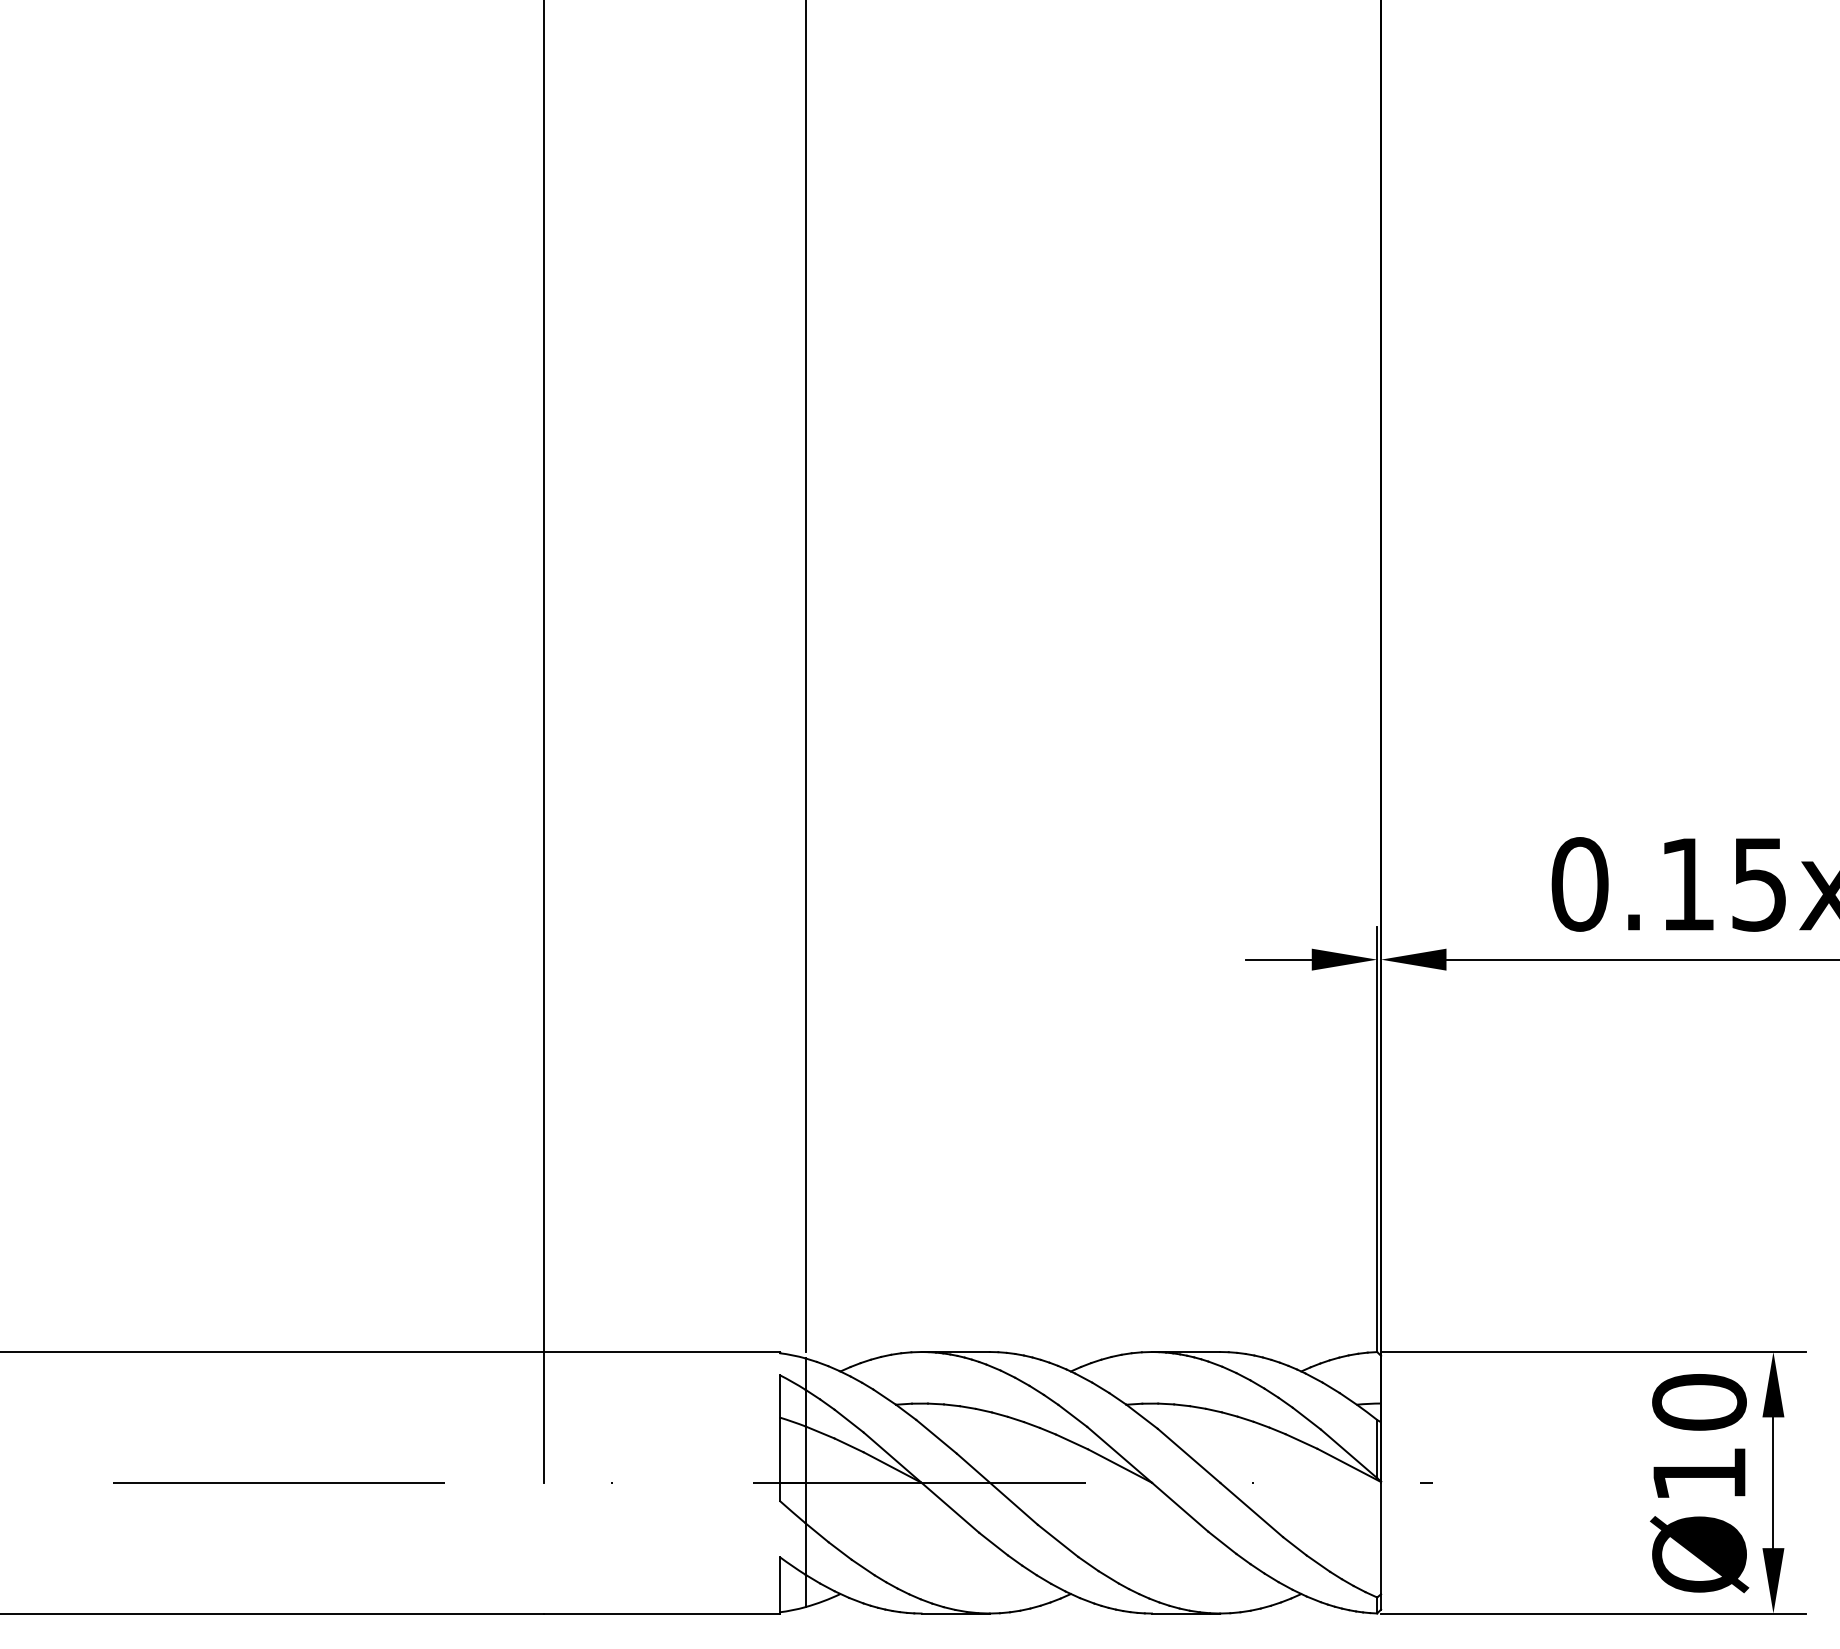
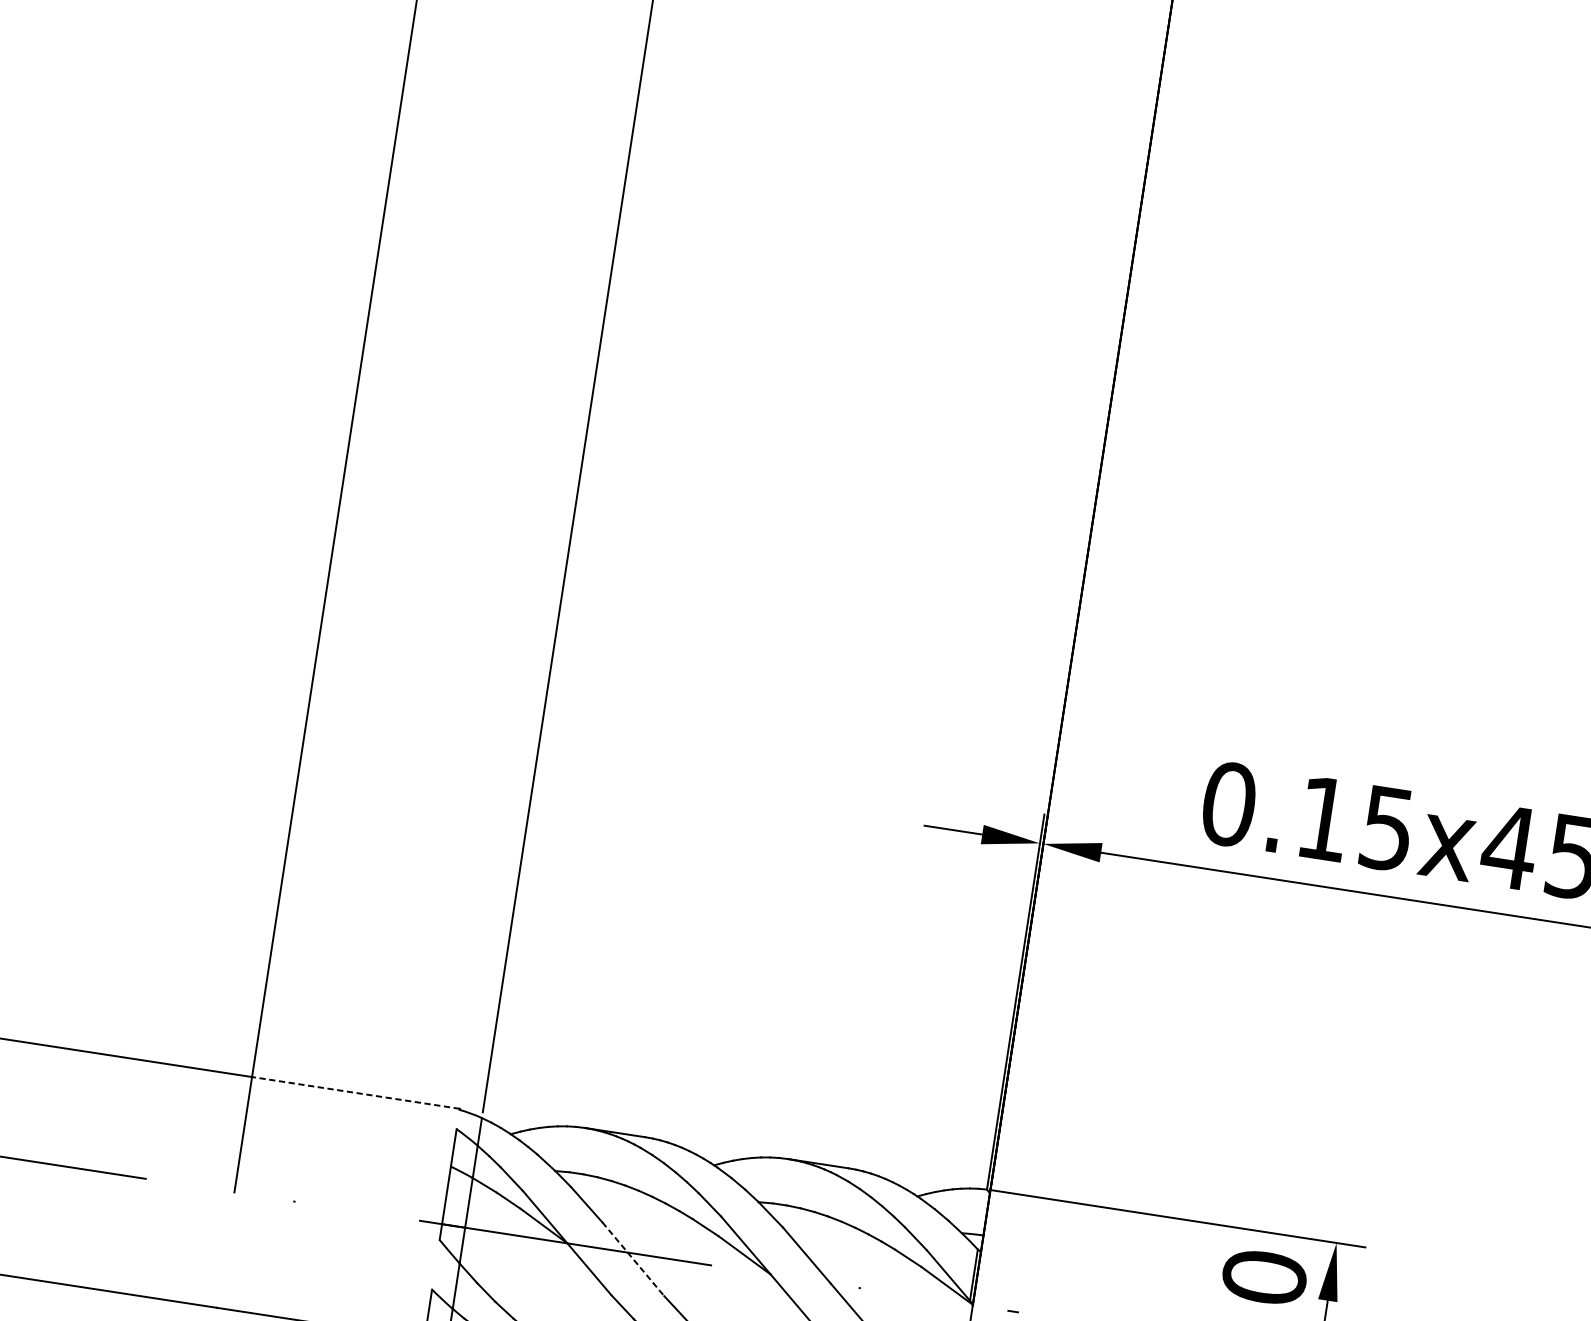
line: (661, 1351) -> (355, 1092), solid -> dashed
line: (997, 1489) -> (633, 1259), solid -> dashed

